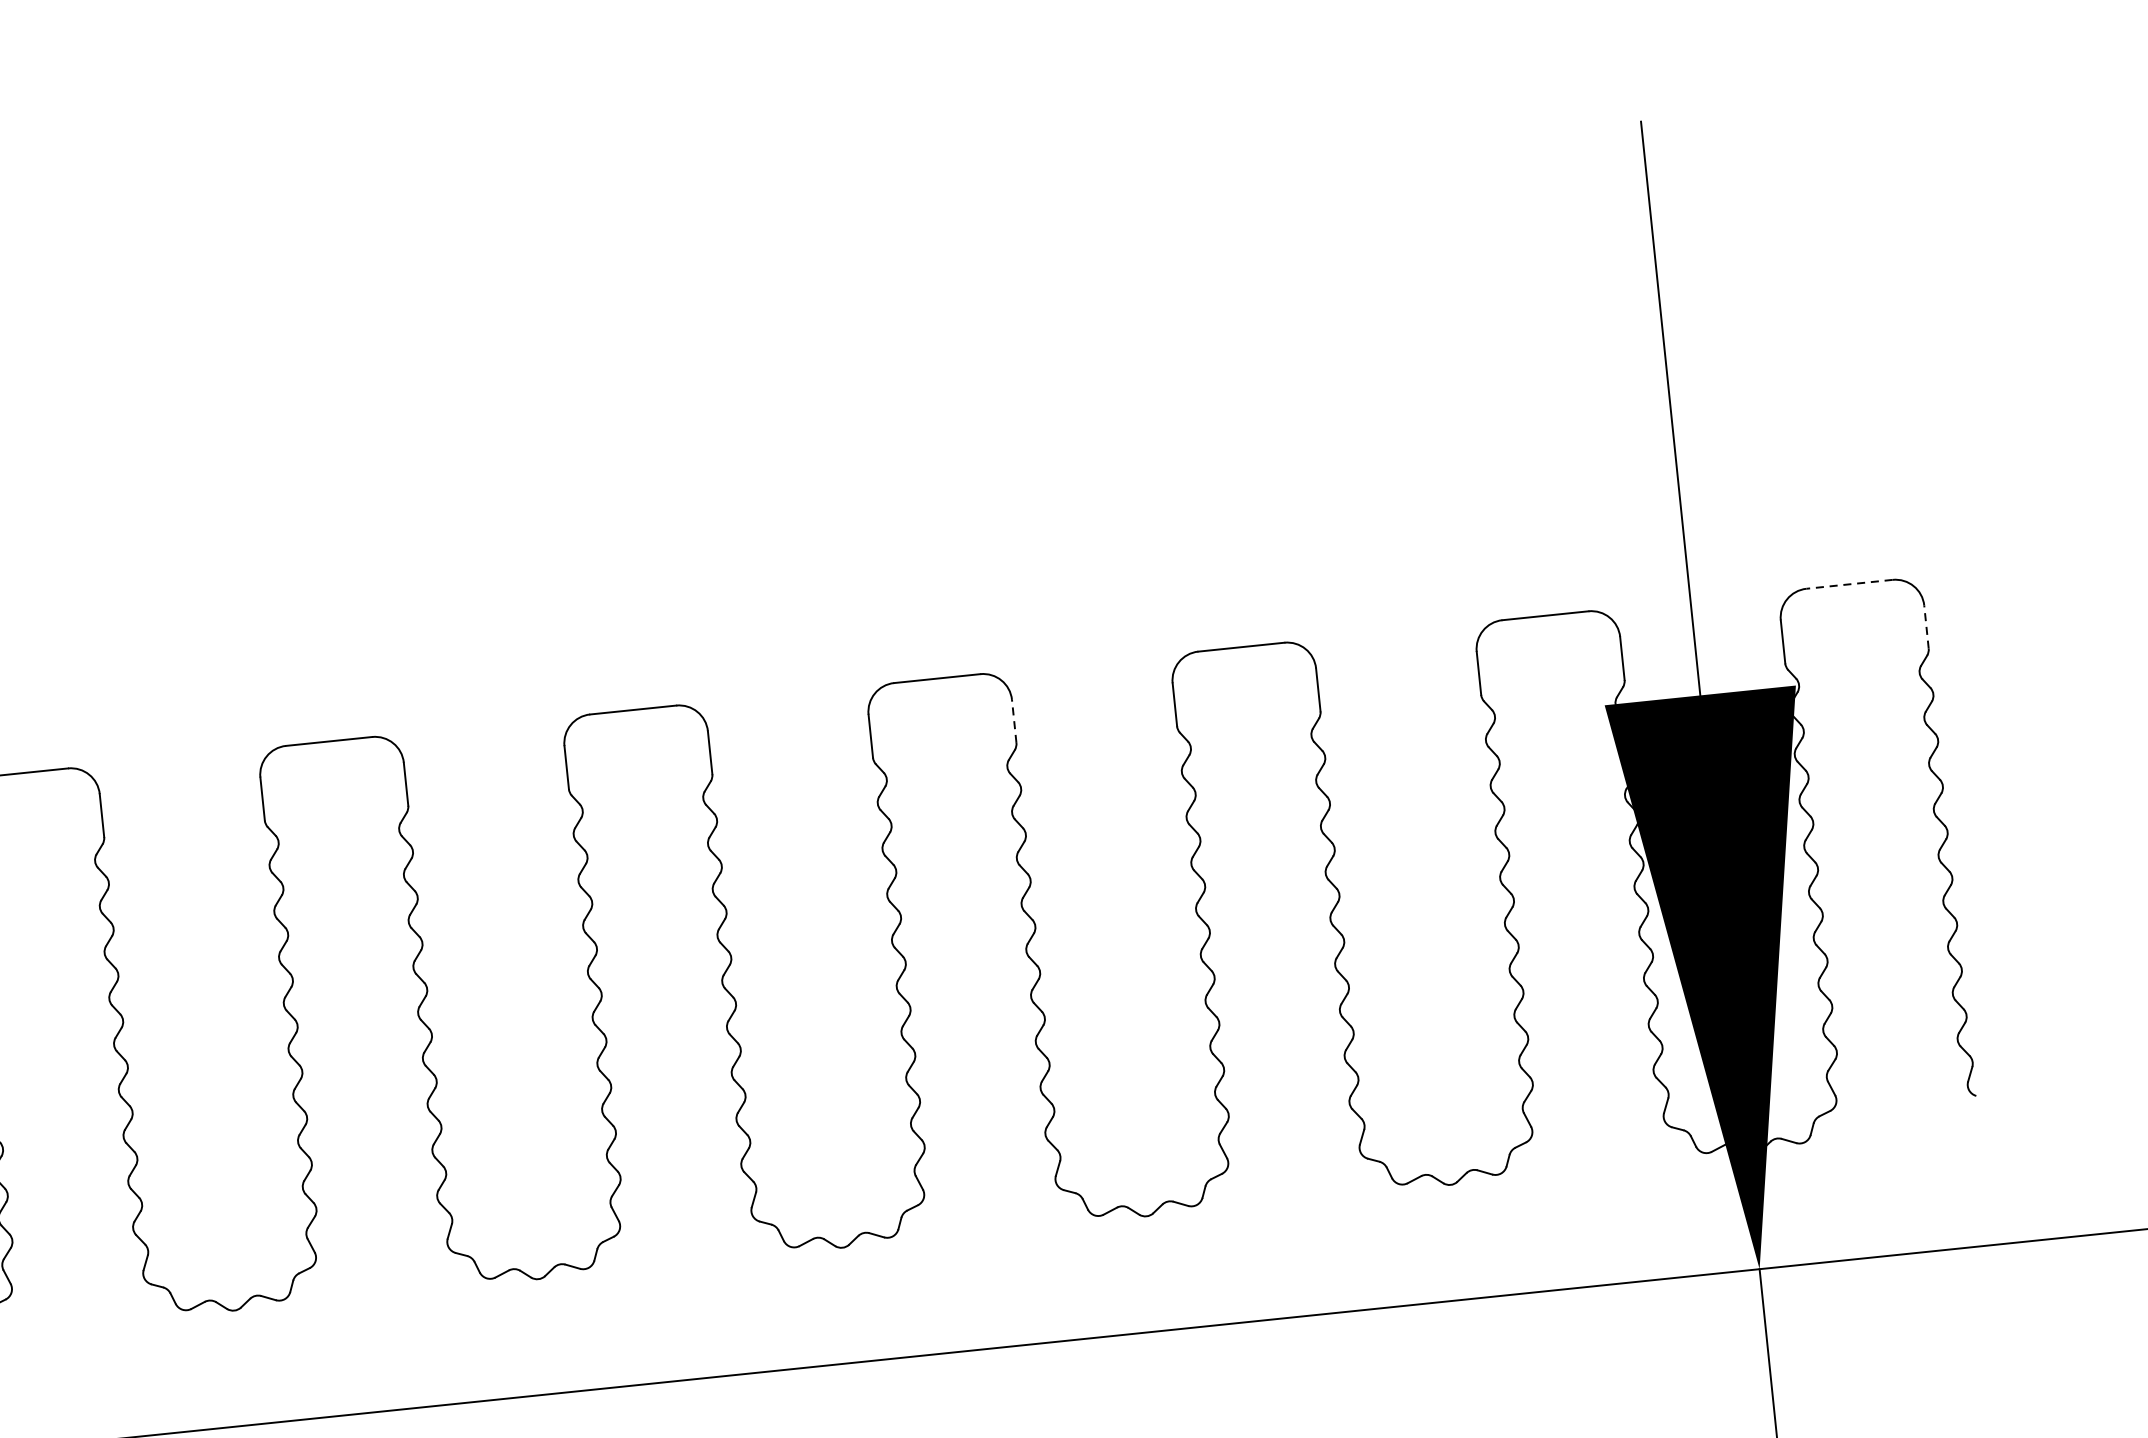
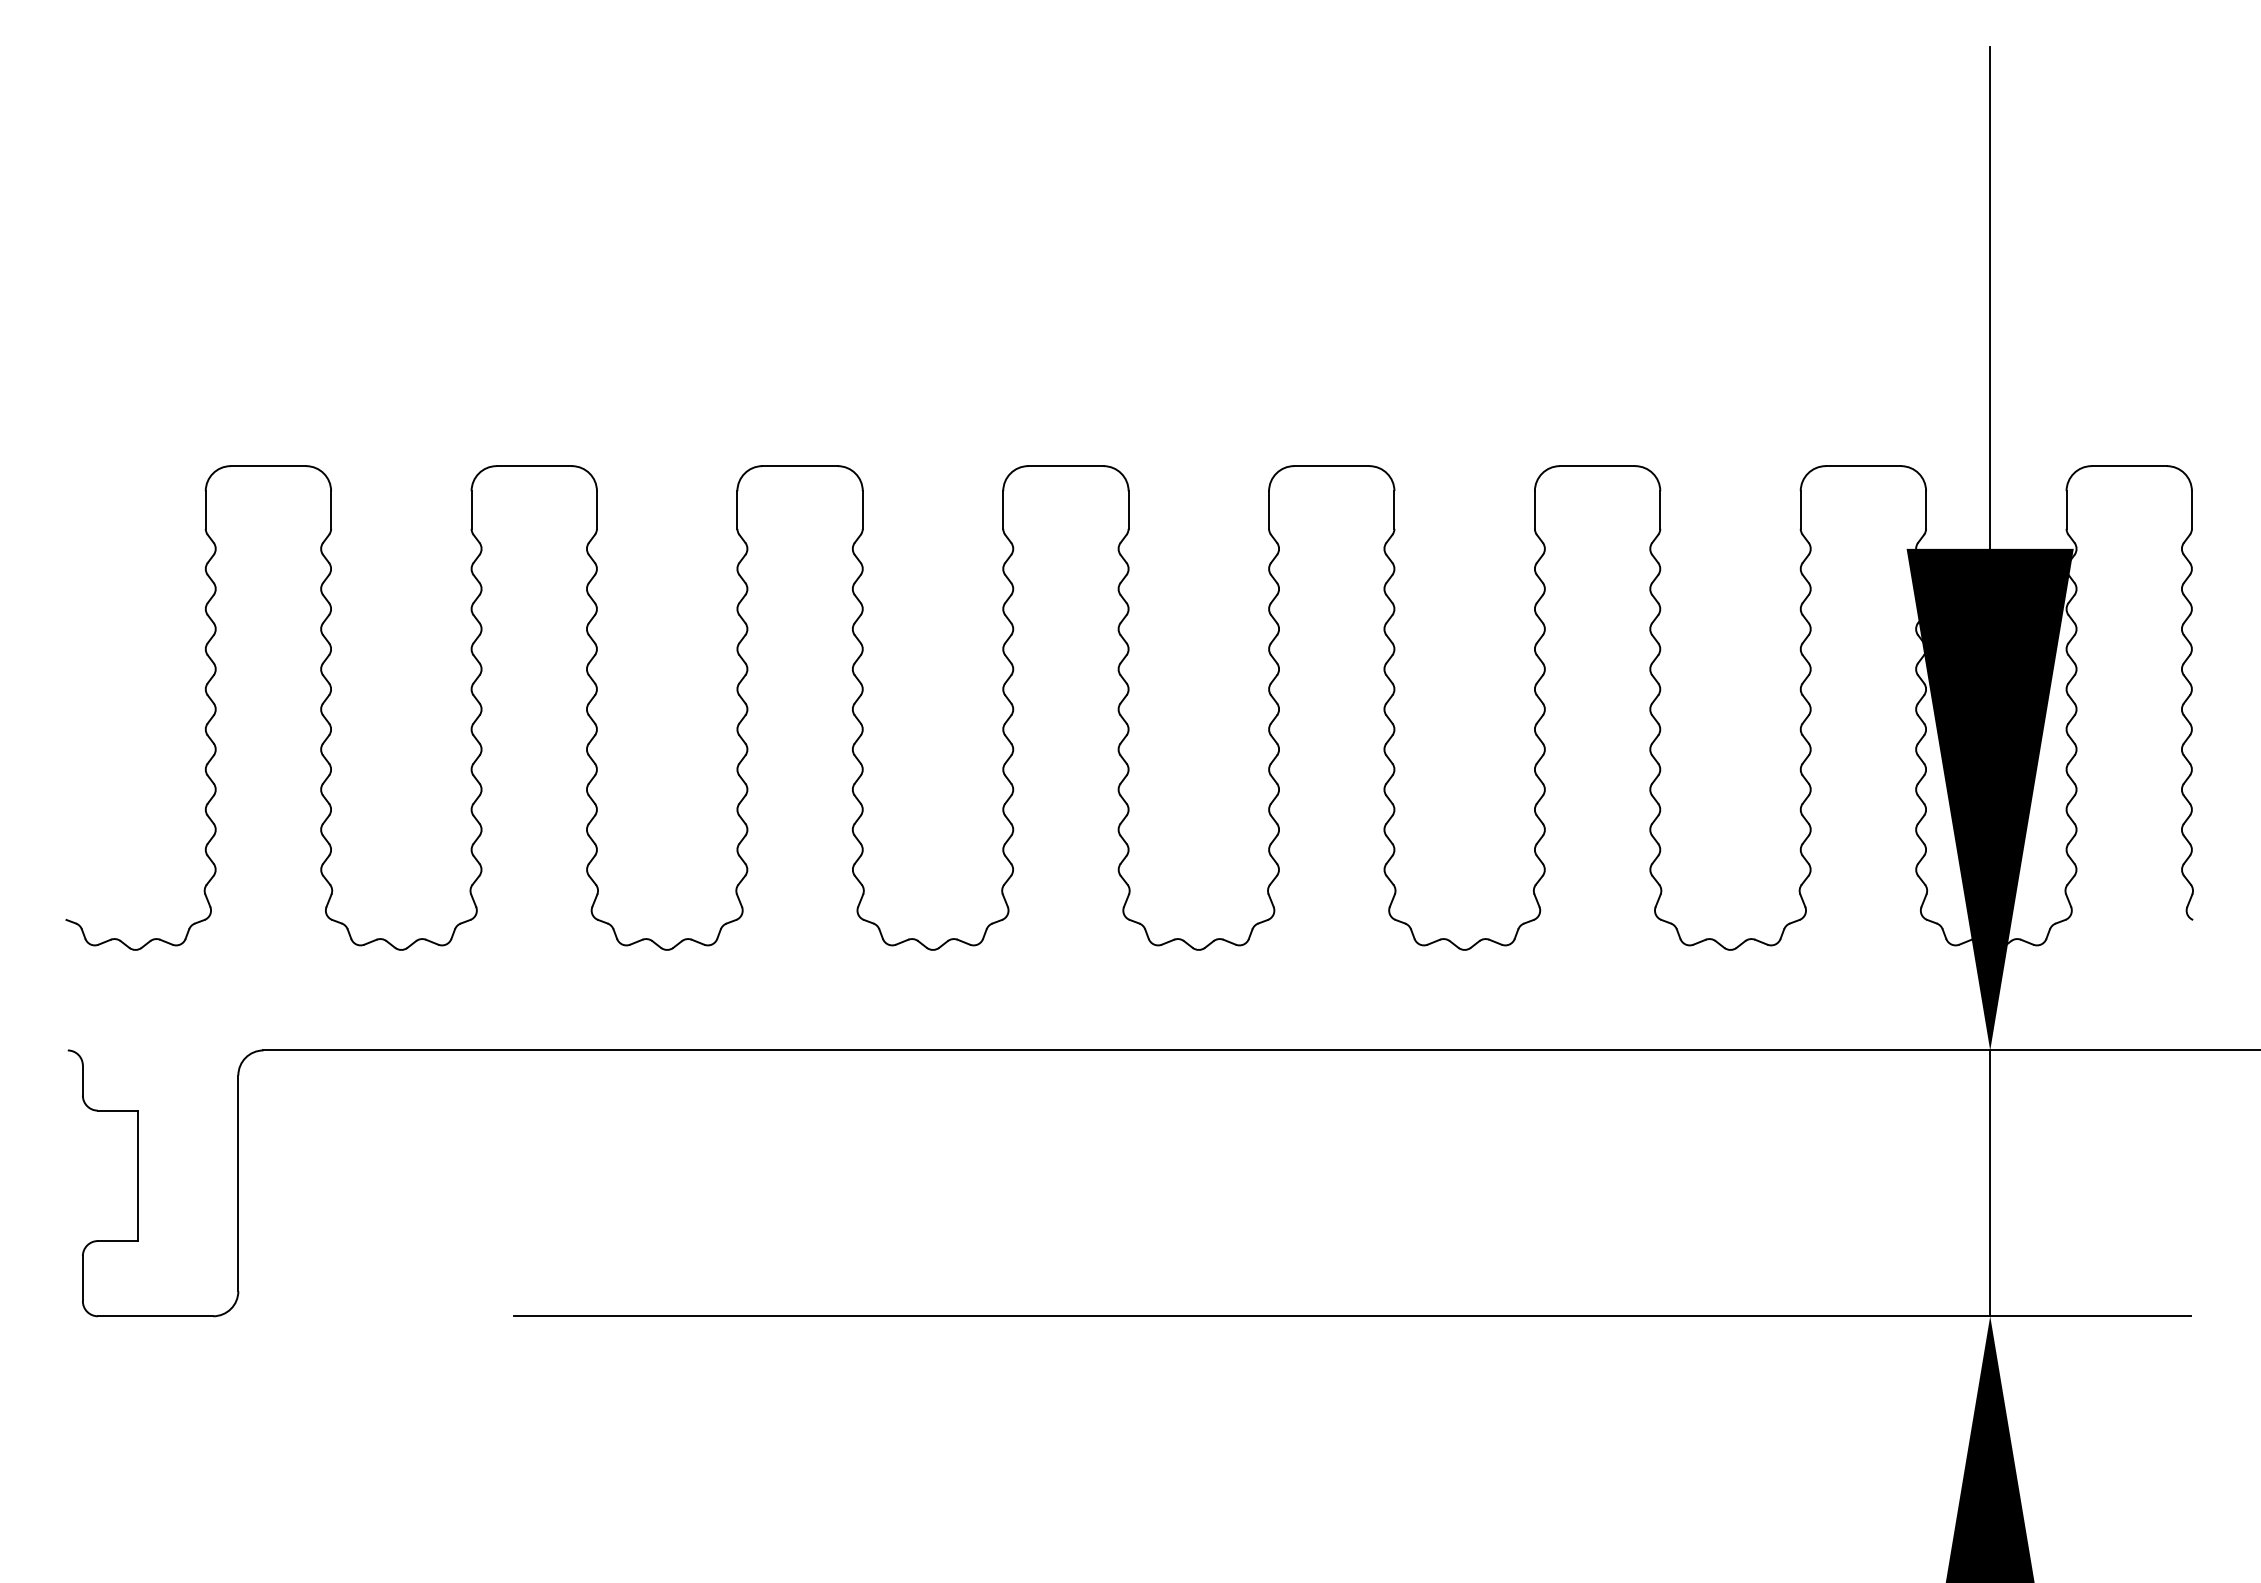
line: (1849, 584) -> (2129, 466), dashed -> solid
line: (1926, 627) -> (2191, 510), dashed -> solid
line: (1014, 721) -> (1394, 510), dashed -> solid

